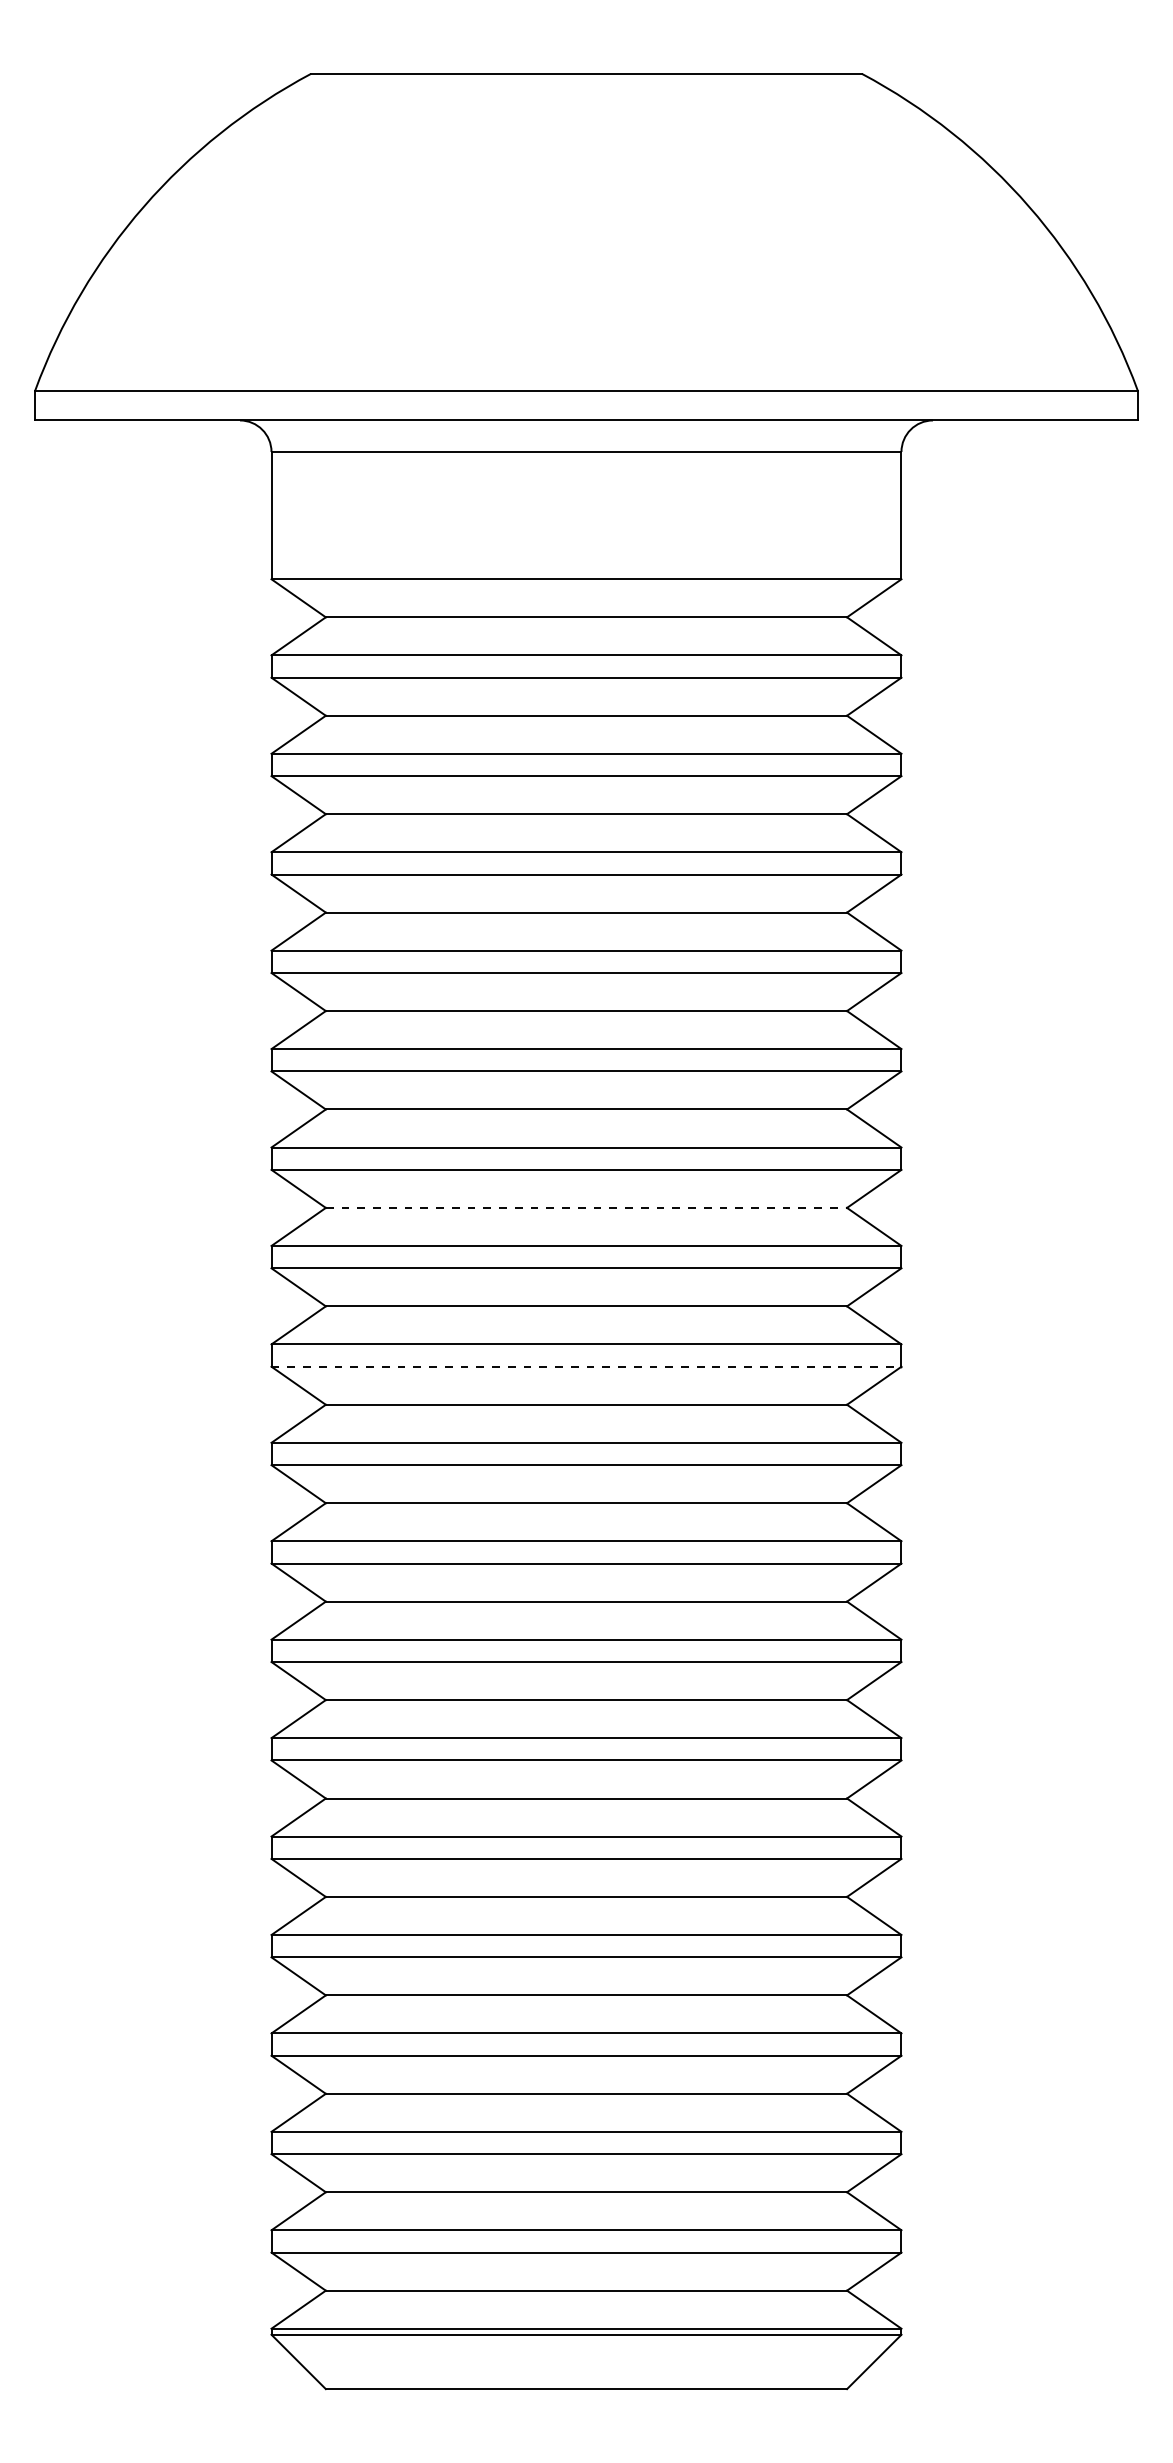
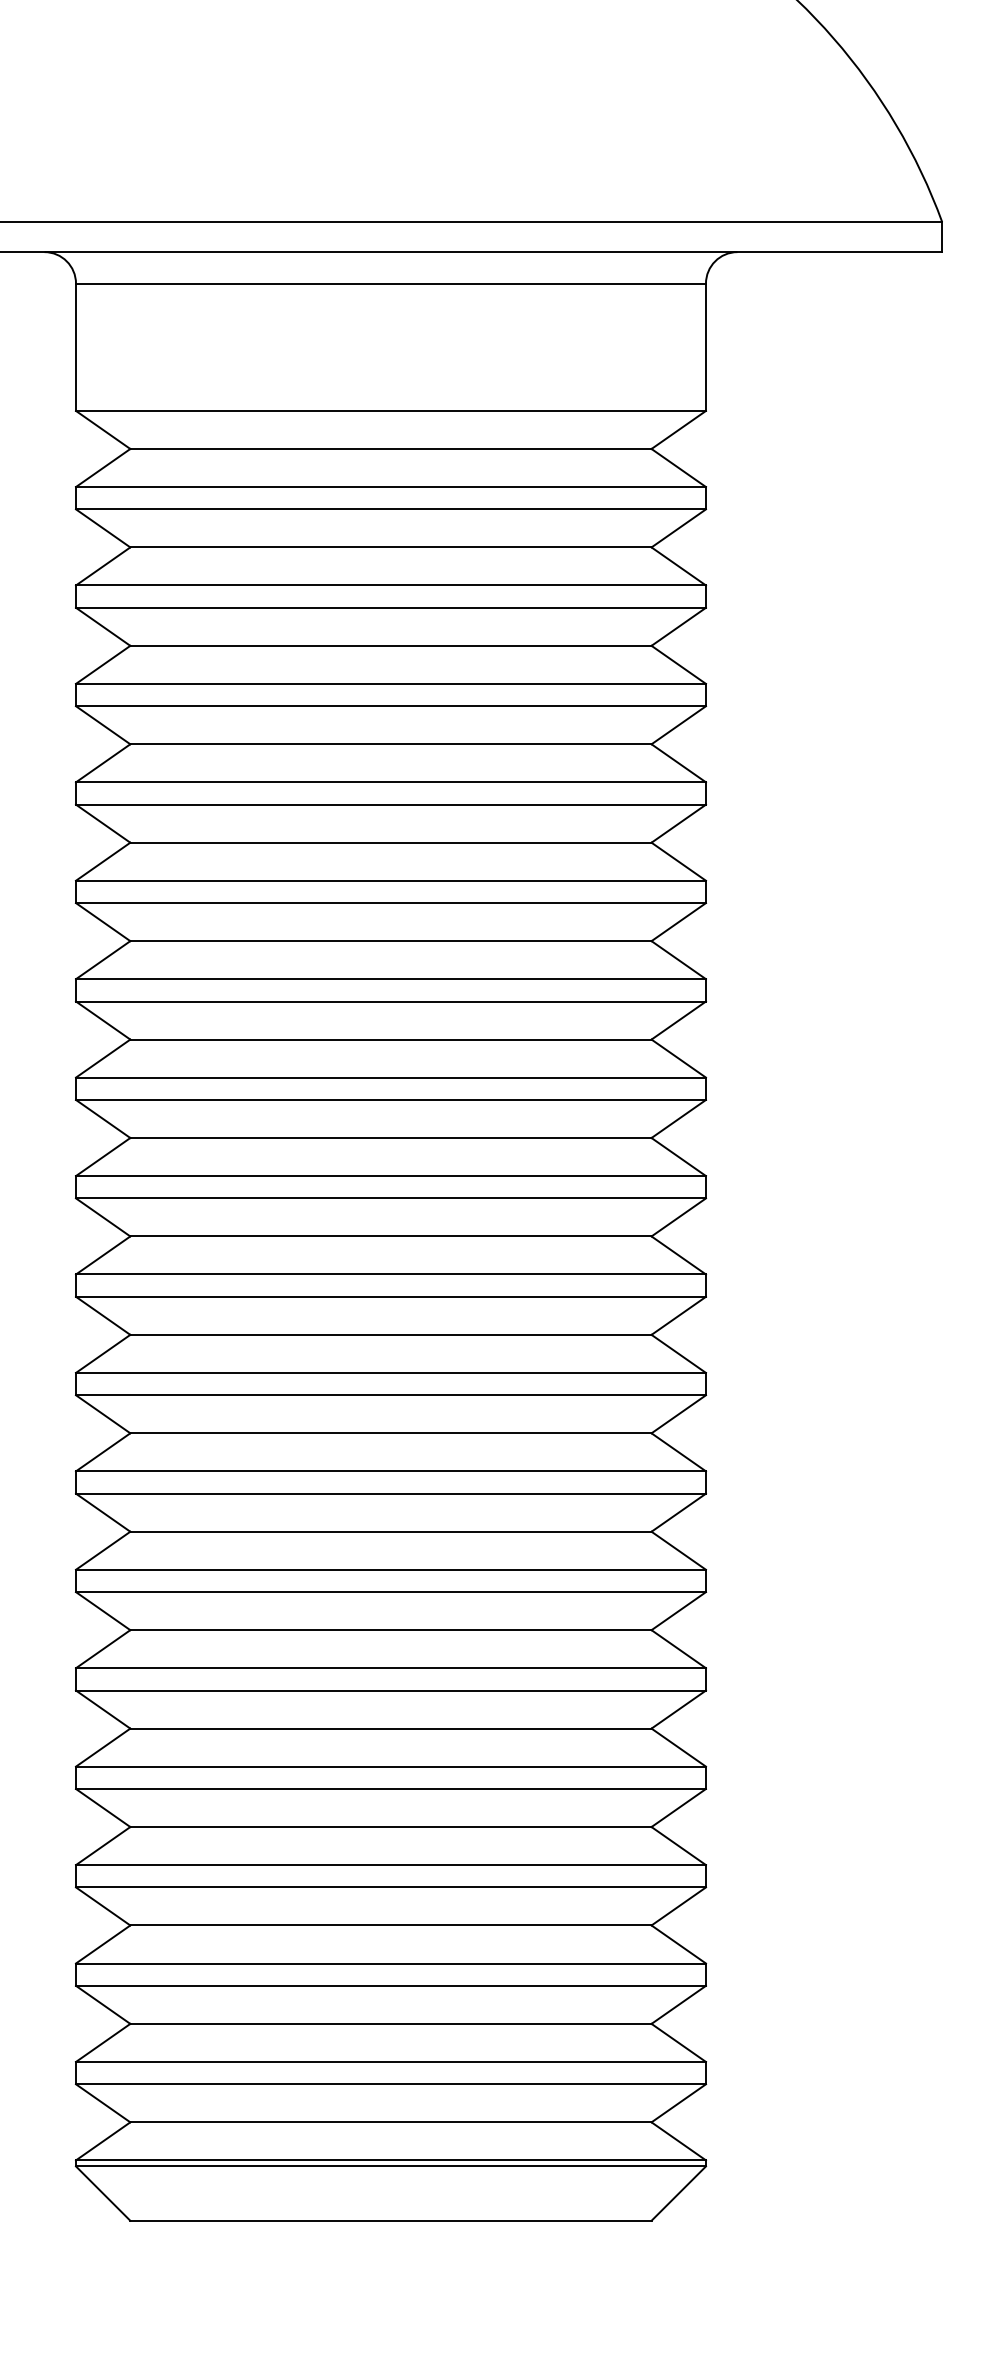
line: (586, 1207) -> (391, 1039), dashed -> solid
line: (586, 1366) -> (391, 1198), dashed -> solid

